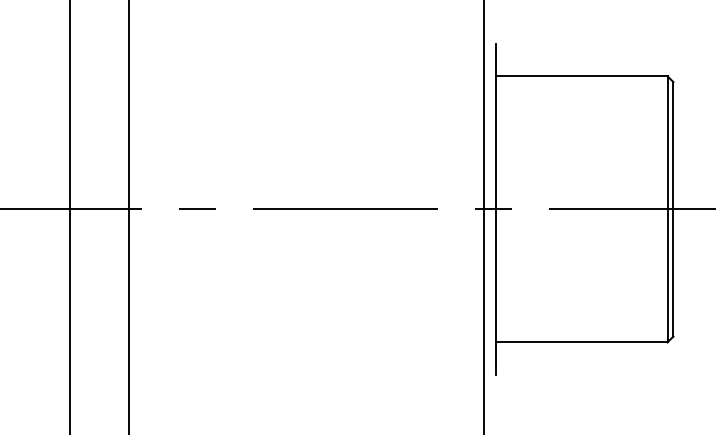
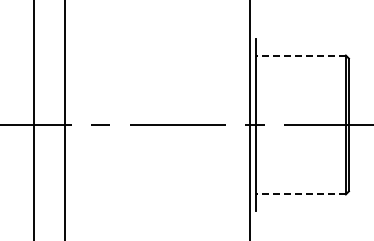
line: (582, 76) -> (301, 55), solid -> dashed
line: (582, 342) -> (301, 194), solid -> dashed

